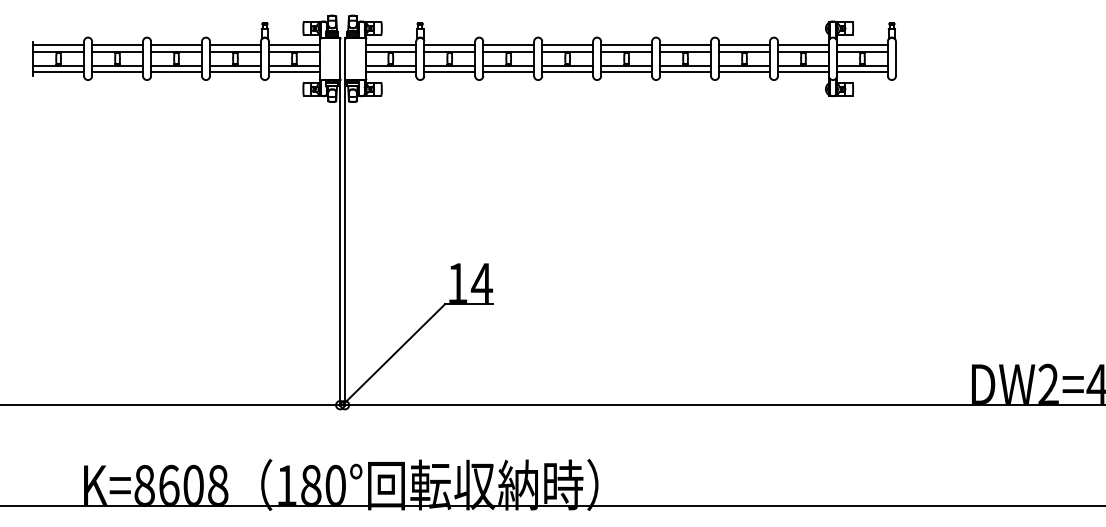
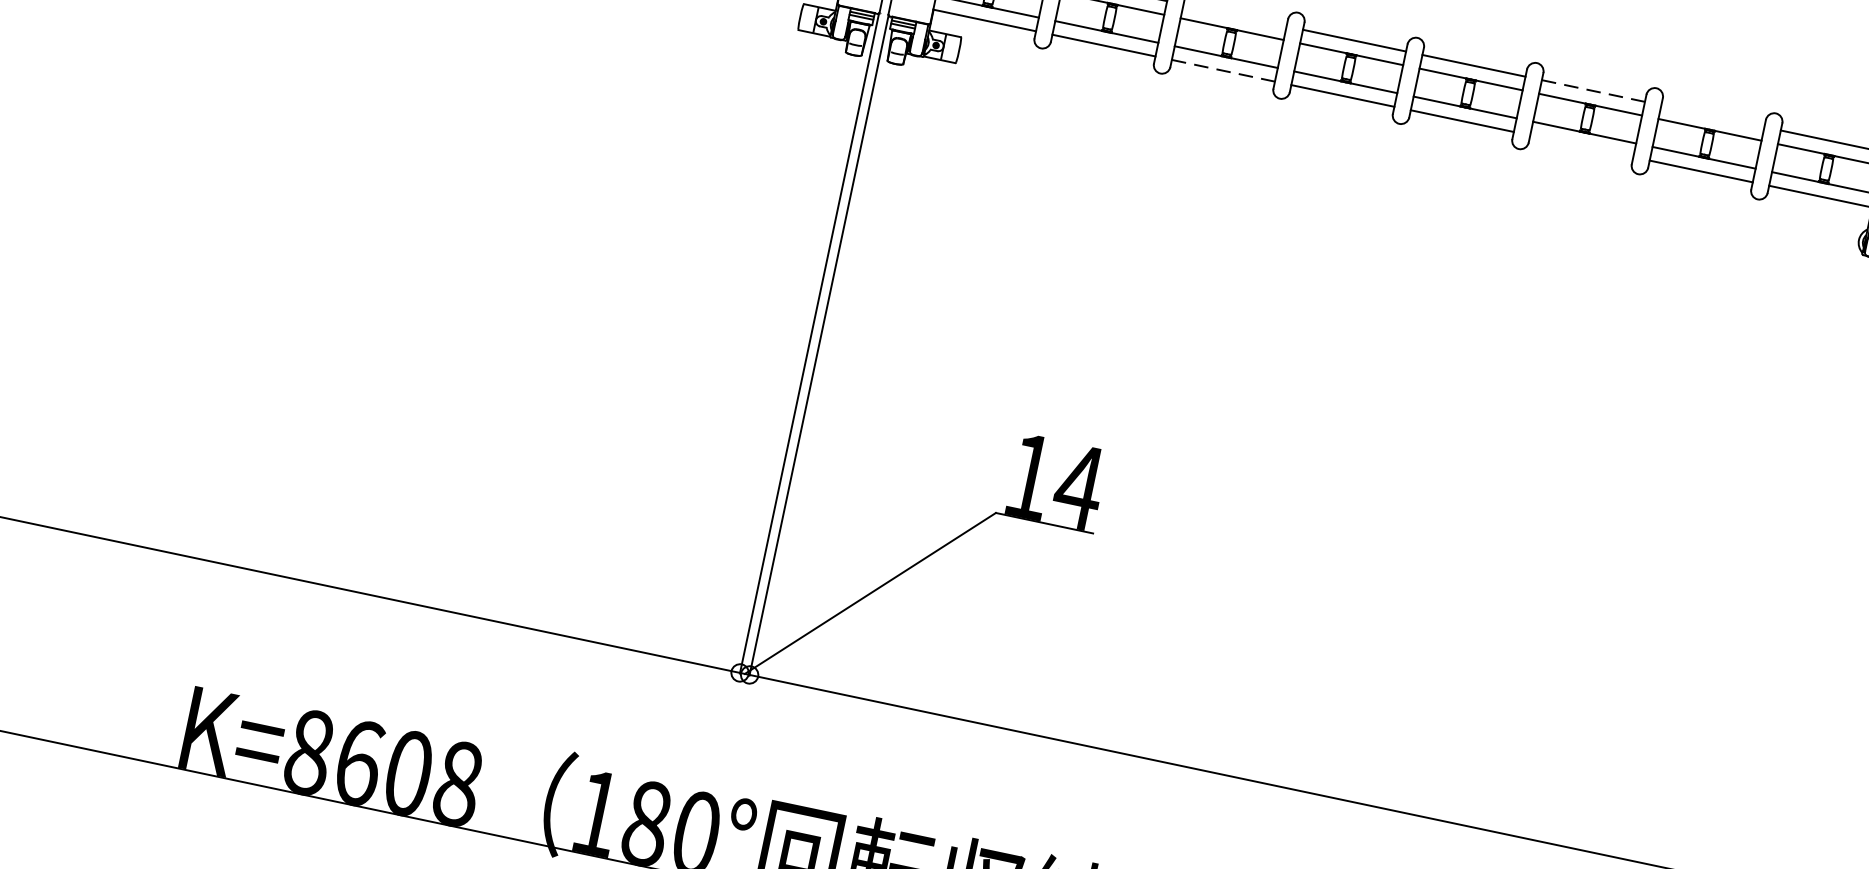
line: (508, 45) -> (1234, 16), removed
line: (686, 45) -> (1595, 92), solid -> dashed
line: (744, 45) -> (1712, 116), removed
line: (509, 72) -> (1225, 71), solid -> dashed
line: (685, 72) -> (1581, 146), removed

